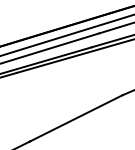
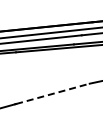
line: (77, 117) -> (53, 93), solid -> dashed

